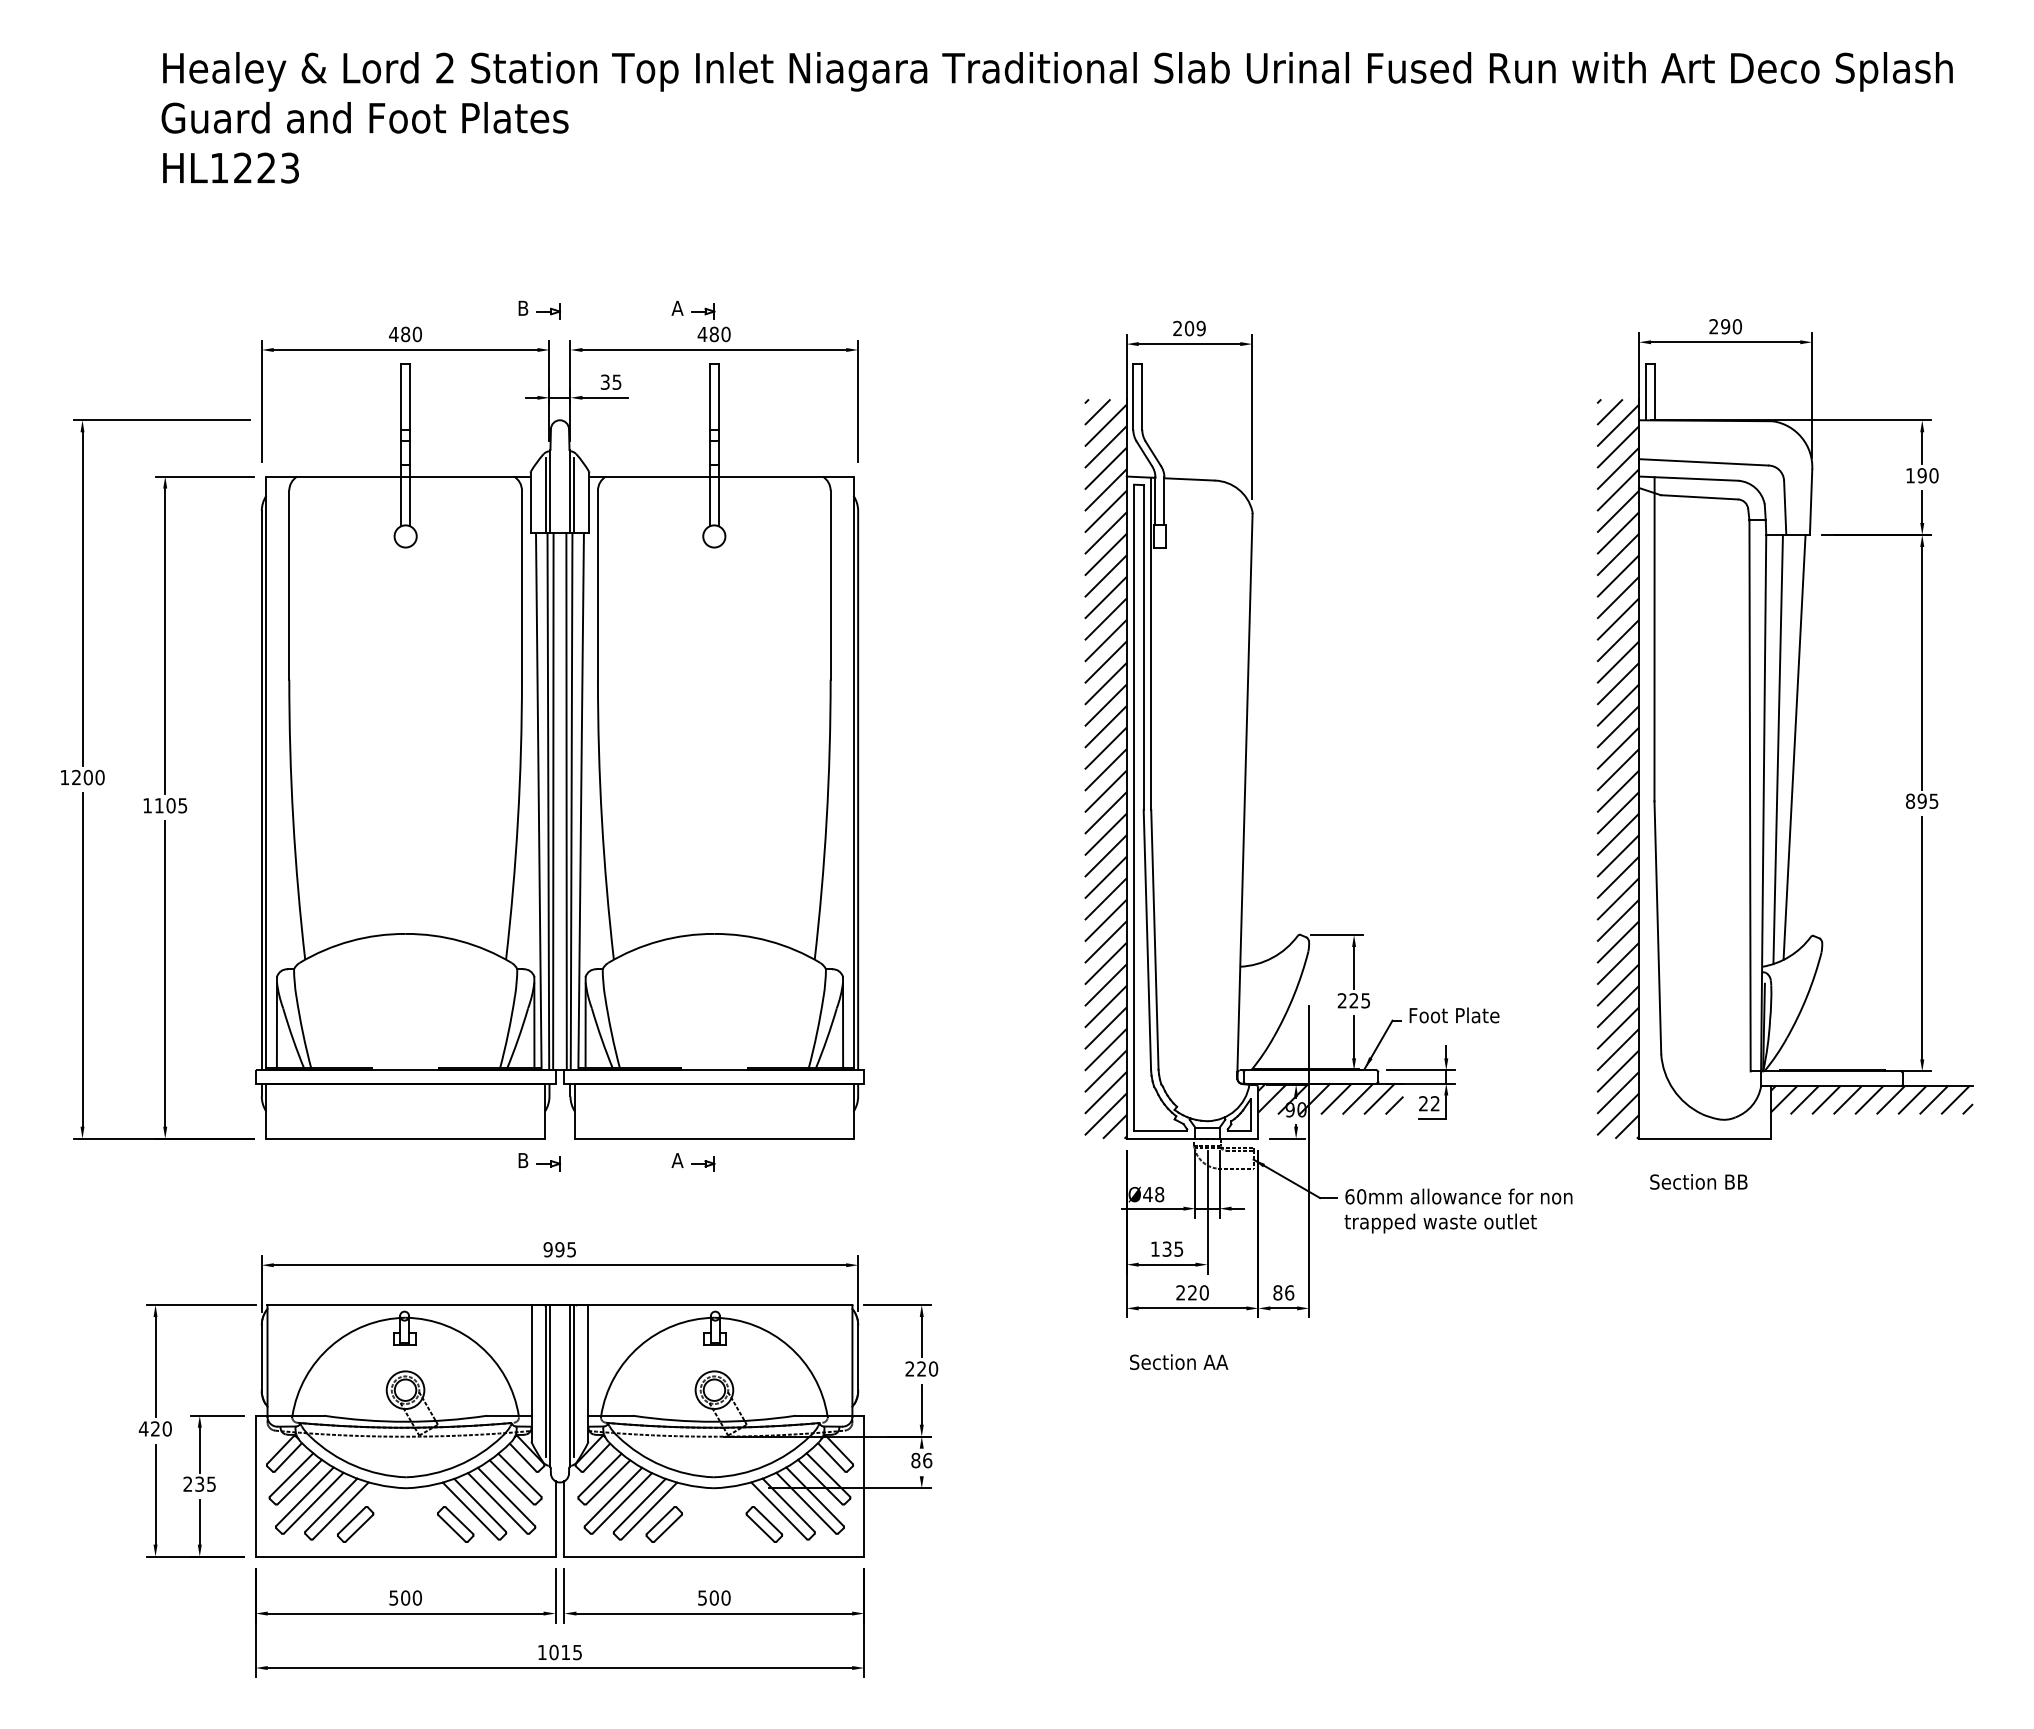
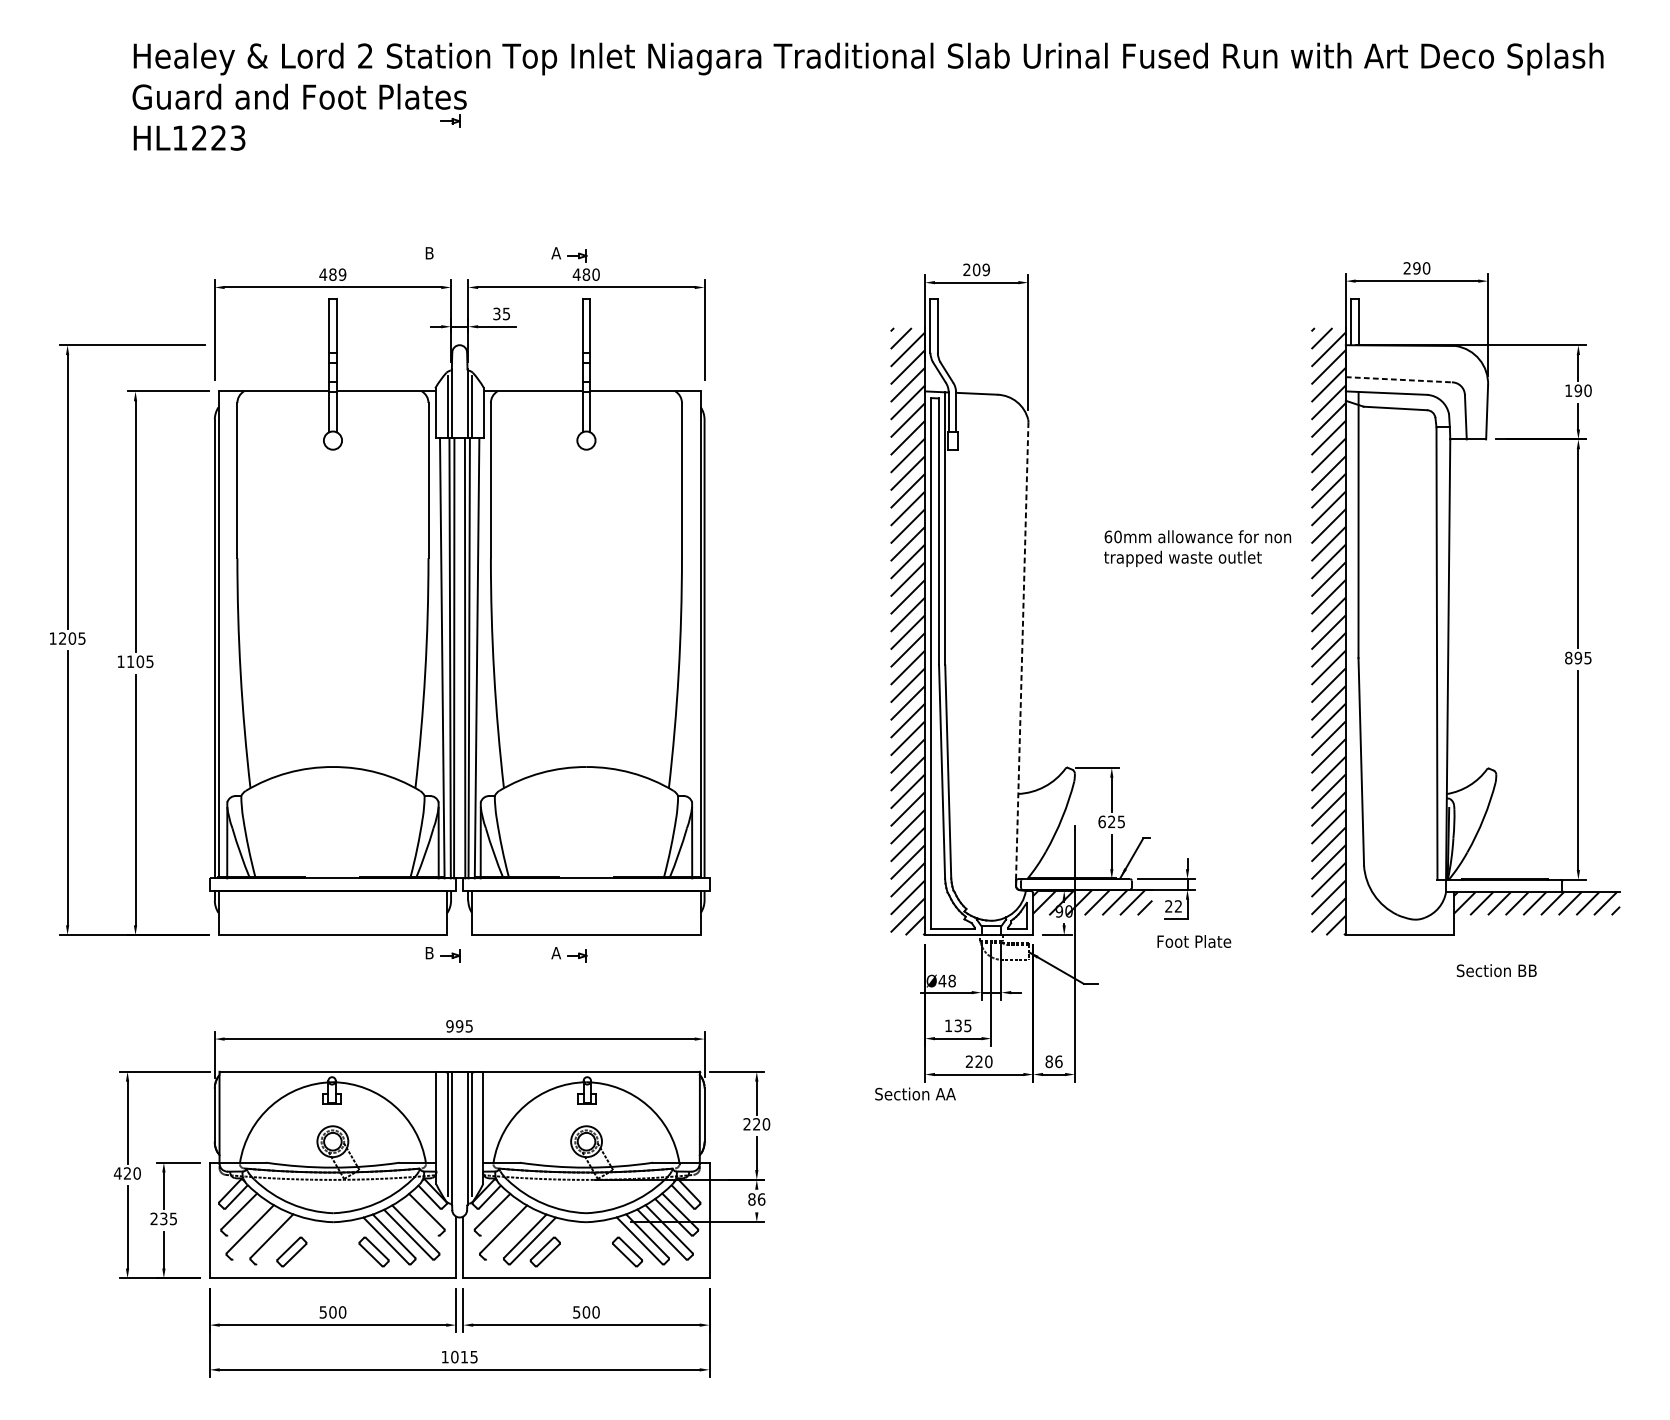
part: (548, 311) -> (450, 121), moved
text: (416, 334) -> (341, 274), 480 -> 489
line: (1703, 462) -> (1398, 379), solid -> dashed
line: (1794, 746) -> (1473, 613), removed
line: (1777, 749) -> (1459, 615), removed
text: (99, 777) -> (81, 638), 1200 -> 1205
line: (1244, 792) -> (1021, 650), solid -> dashed
text: (1341, 1000) -> (1101, 821), 225 -> 625
text: (1454, 1015) -> (1194, 941), moved
text: (1698, 1181) -> (1496, 970), moved
text: (1458, 1210) -> (1197, 548), moved
text: (1179, 1361) -> (915, 1093), moved
line: (299, 1481) -> (245, 1216), removed
line: (511, 1482) -> (419, 1217), removed
line: (608, 1482) -> (499, 1217), removed
line: (313, 1502) -> (257, 1233), removed
line: (622, 1503) -> (511, 1234), removed
line: (340, 1510) -> (279, 1240), removed

